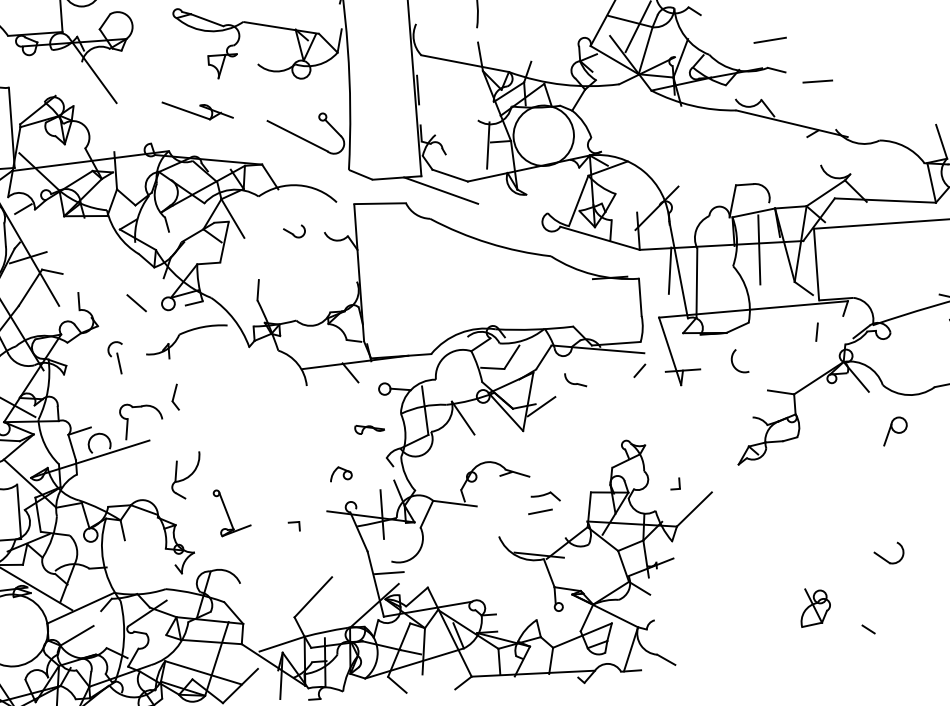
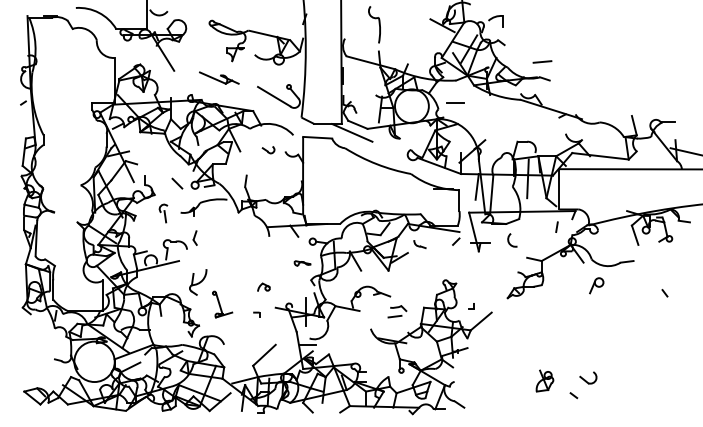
line: (817, 80) -> (455, 102), moved
part: (340, 472) -> (263, 286), moved
part: (889, 552) -> (588, 377), moved

